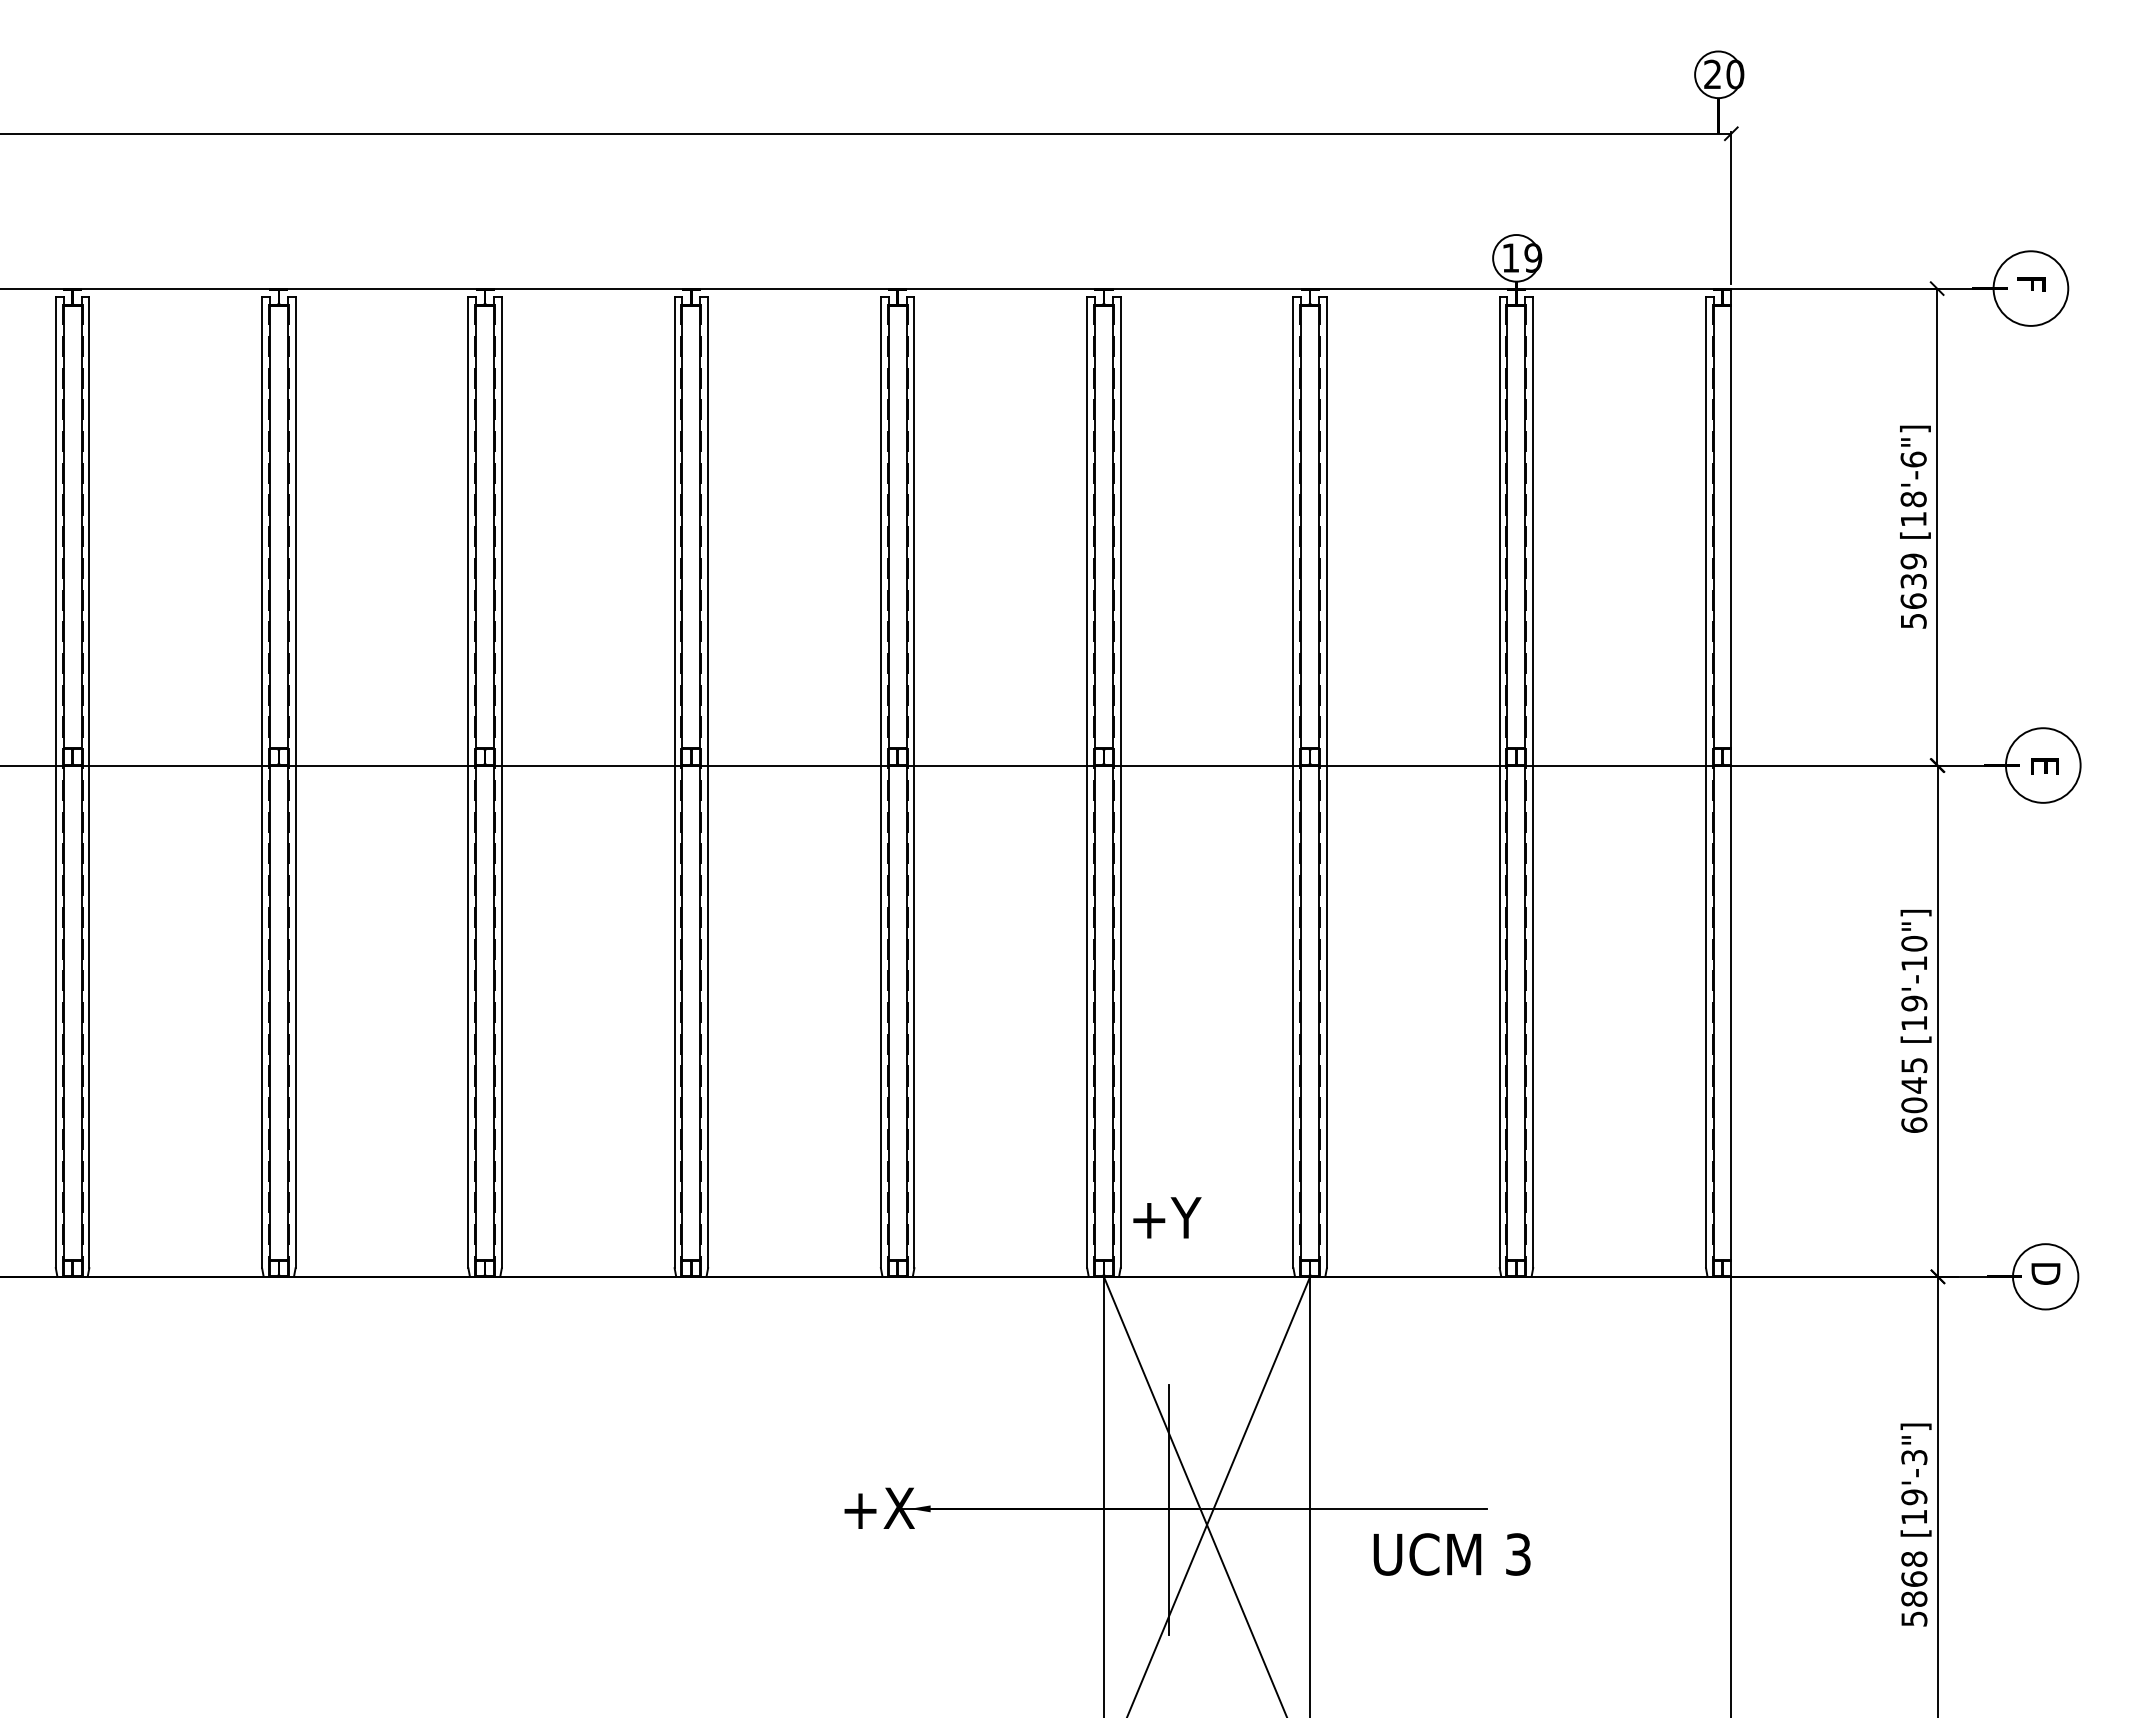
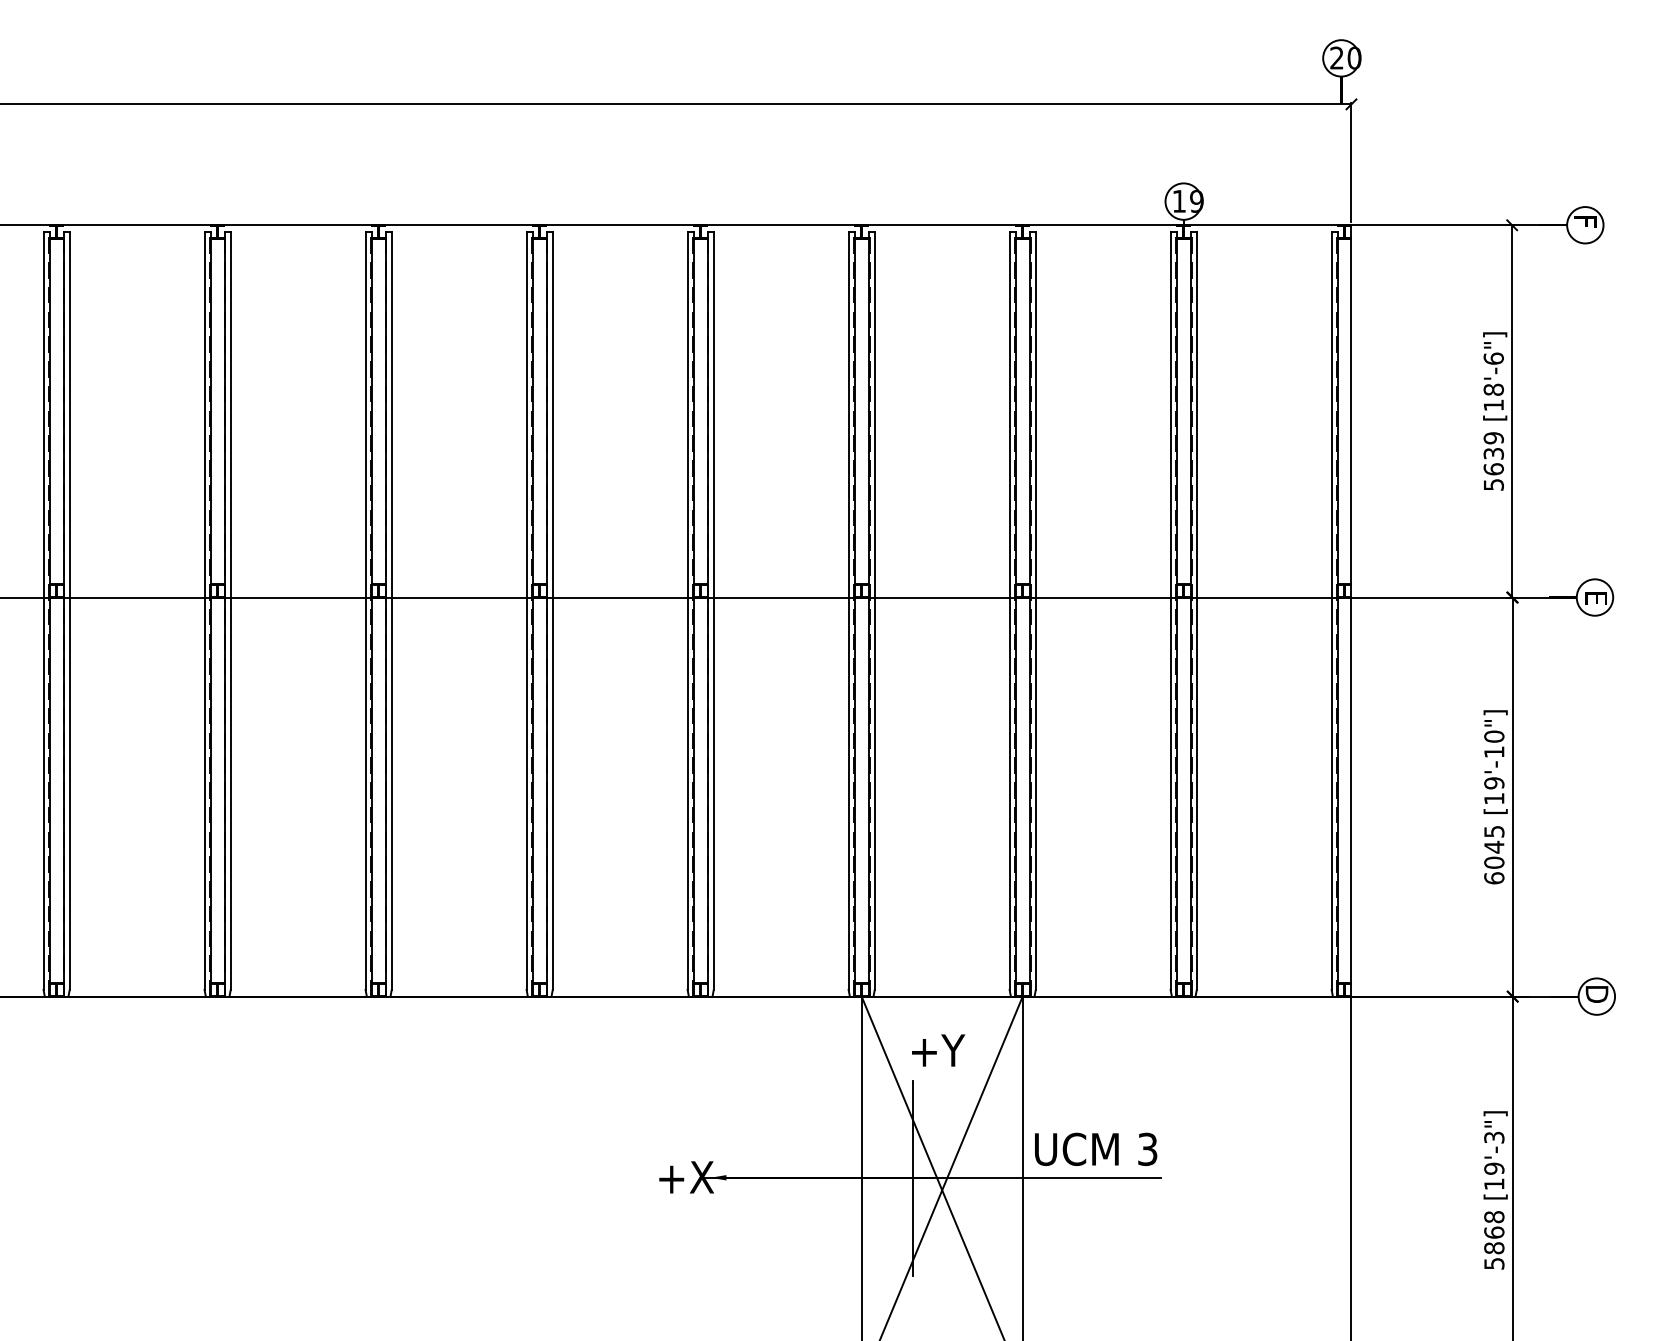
circle: (2030, 288) -> (1584, 225), size x0.62
circle: (2042, 765) -> (1594, 597), size x0.62
text: (1167, 1217) -> (938, 1050), moved
circle: (2045, 1276) -> (1596, 996), size x0.71
text: (1451, 1554) -> (1095, 1149), moved

